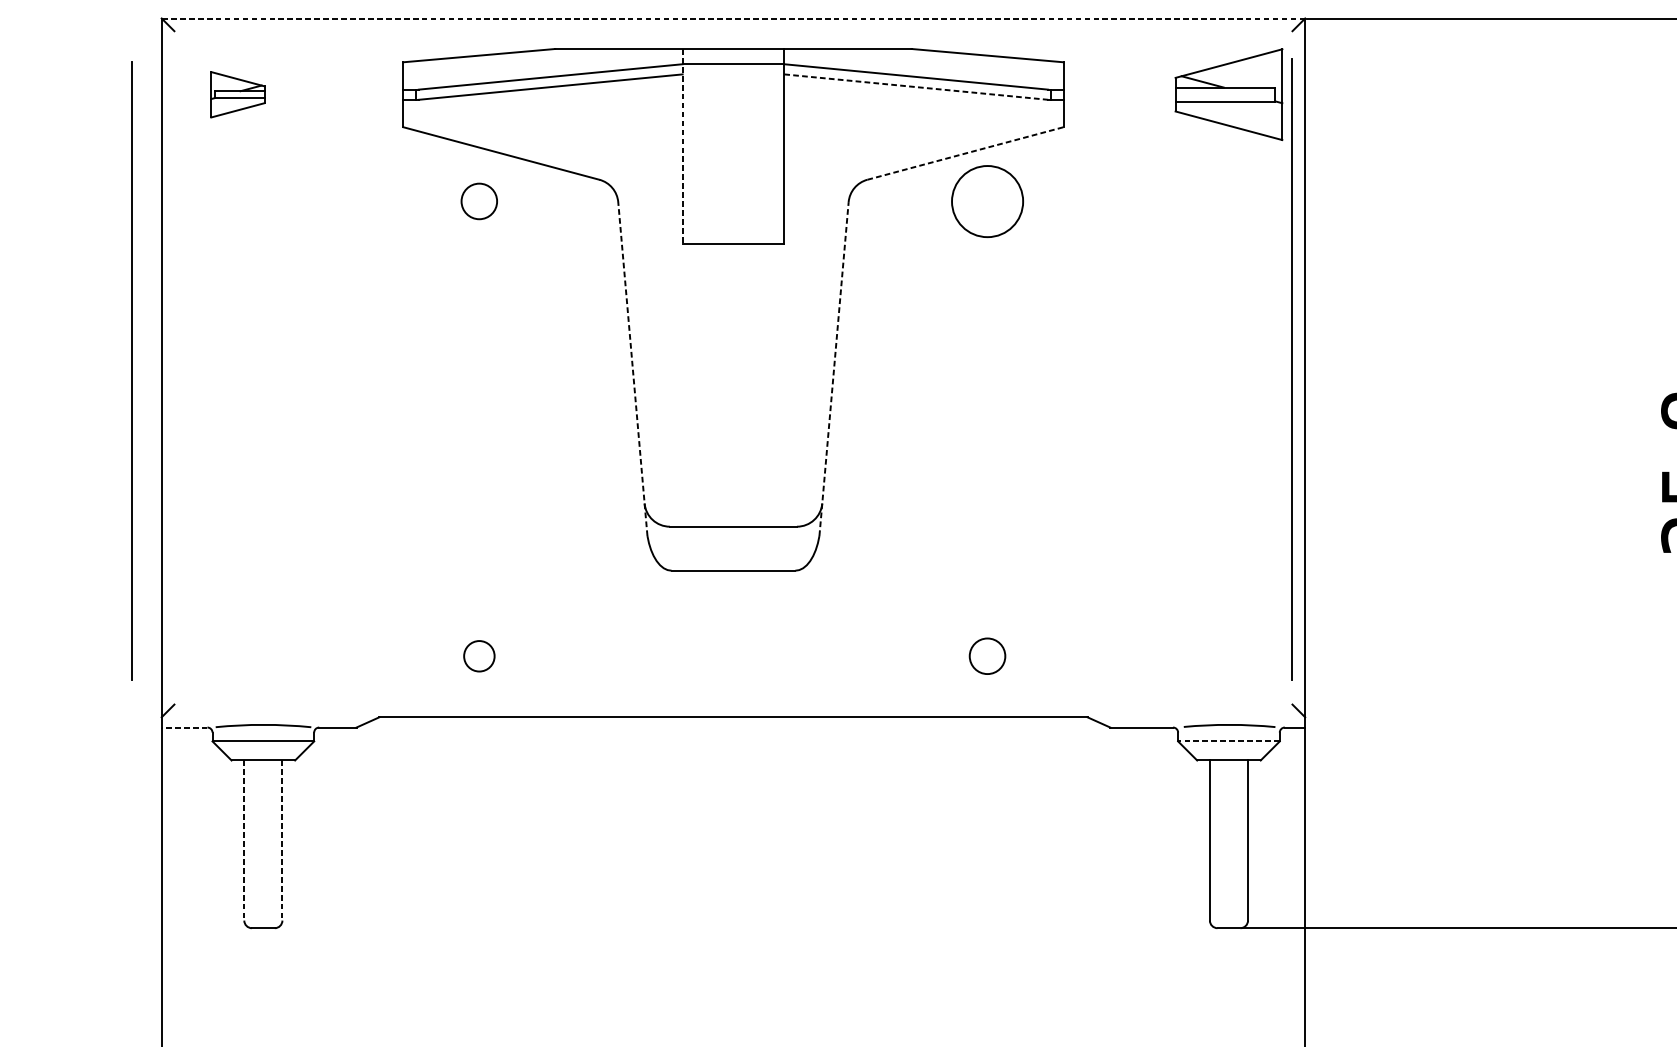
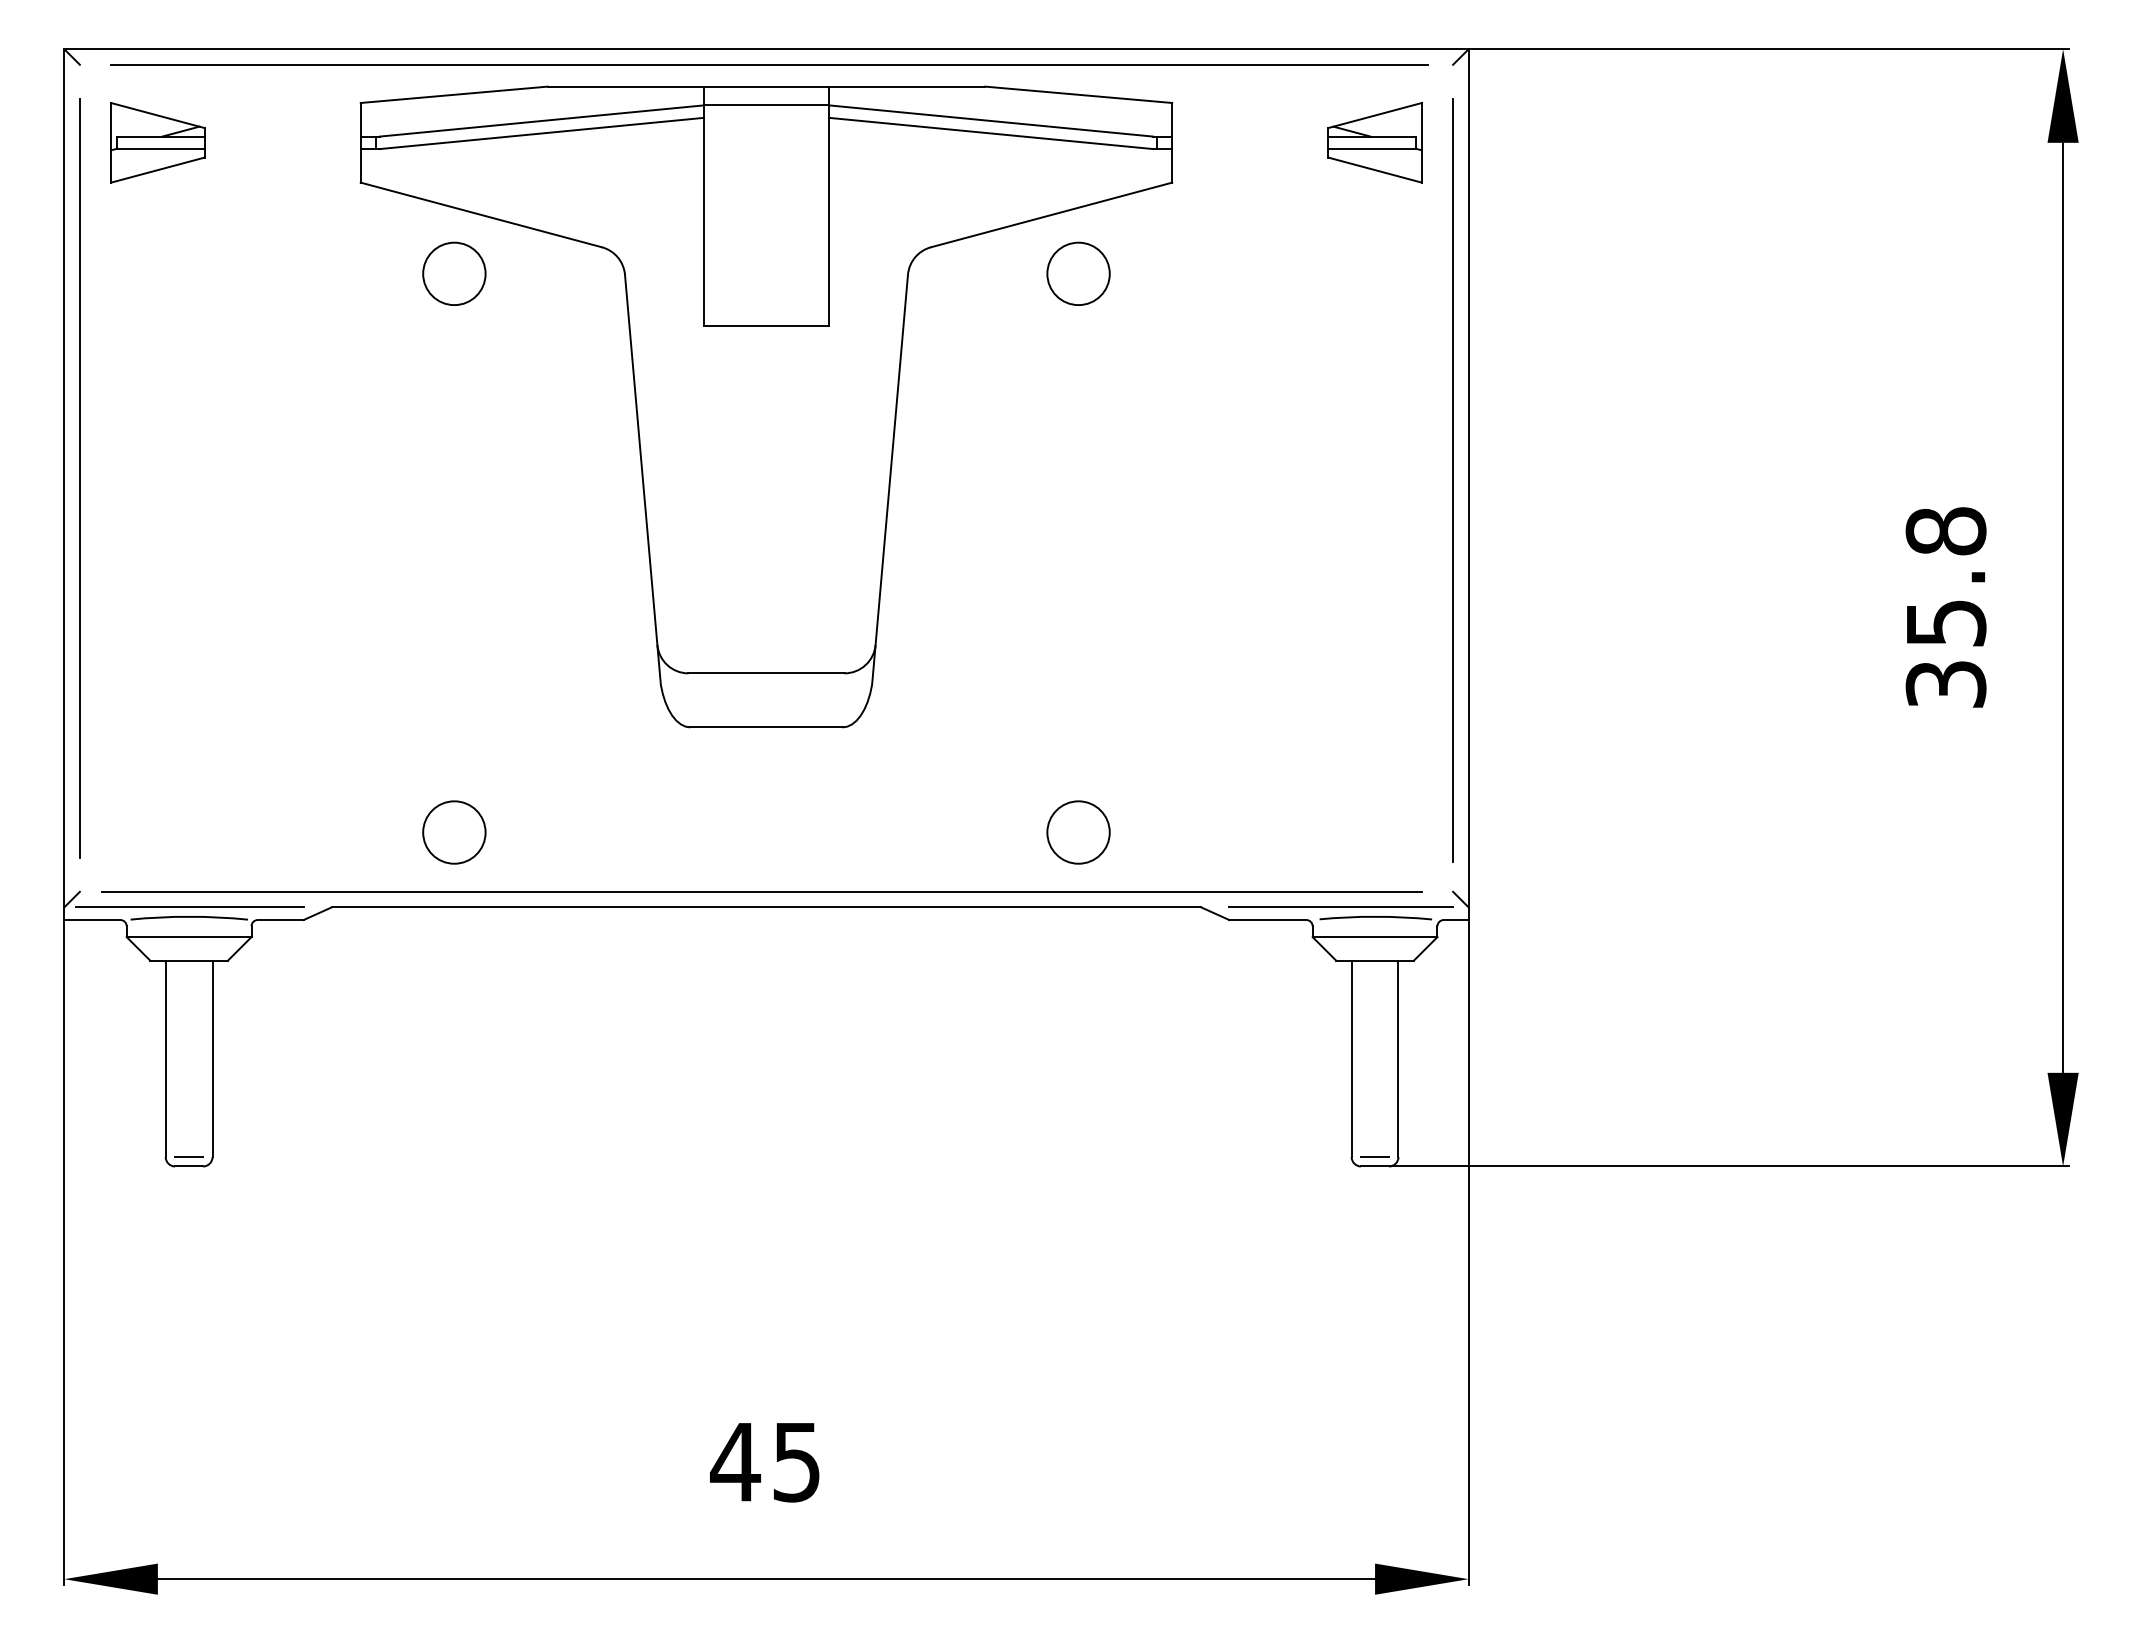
line: (732, 18) -> (765, 49), dashed -> solid
line: (735, 30) -> (769, 64), added
line: (915, 87) -> (990, 133), dashed -> solid
part: (237, 94) -> (157, 142), size x1.43
part: (1228, 94) -> (1374, 142), size x0.71
line: (682, 146) -> (704, 206), dashed -> solid
line: (965, 153) -> (1051, 214), dashed -> solid
circle: (479, 201) -> (454, 273), size x1.43
circle: (987, 201) -> (1078, 273), size x0.71
line: (632, 368) -> (642, 479), dashed -> solid
line: (834, 368) -> (890, 479), dashed -> solid
line: (131, 371) -> (79, 478), moved
circle: (479, 656) -> (454, 832), size x1.67
circle: (987, 656) -> (1078, 832), size x1.43
line: (729, 704) -> (761, 891), added
line: (263, 717) -> (189, 907), added
line: (1201, 717) -> (1341, 907), added
line: (183, 727) -> (91, 920), dashed -> solid
line: (1228, 741) -> (1374, 937), dashed -> solid
line: (244, 841) -> (165, 1059), dashed -> solid
line: (282, 841) -> (212, 1059), dashed -> solid
line: (263, 920) -> (189, 1157), added
line: (1229, 920) -> (1375, 1157), added

